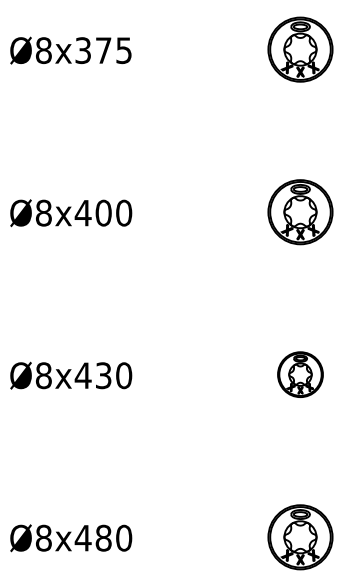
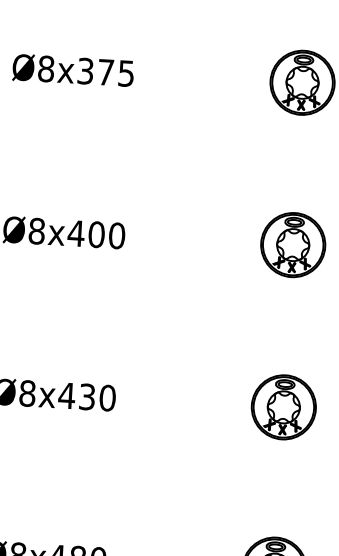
part: (300, 374) -> (283, 407), size x1.43

